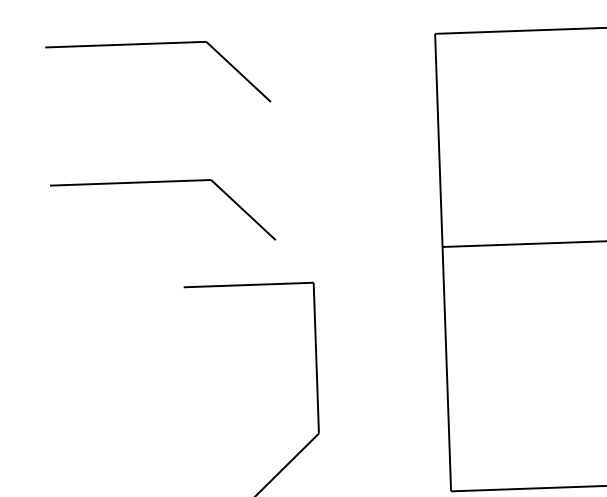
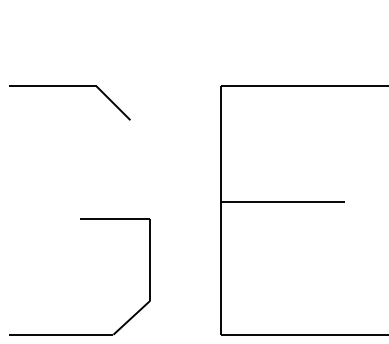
part: (161, 181) -> (69, 161), removed

